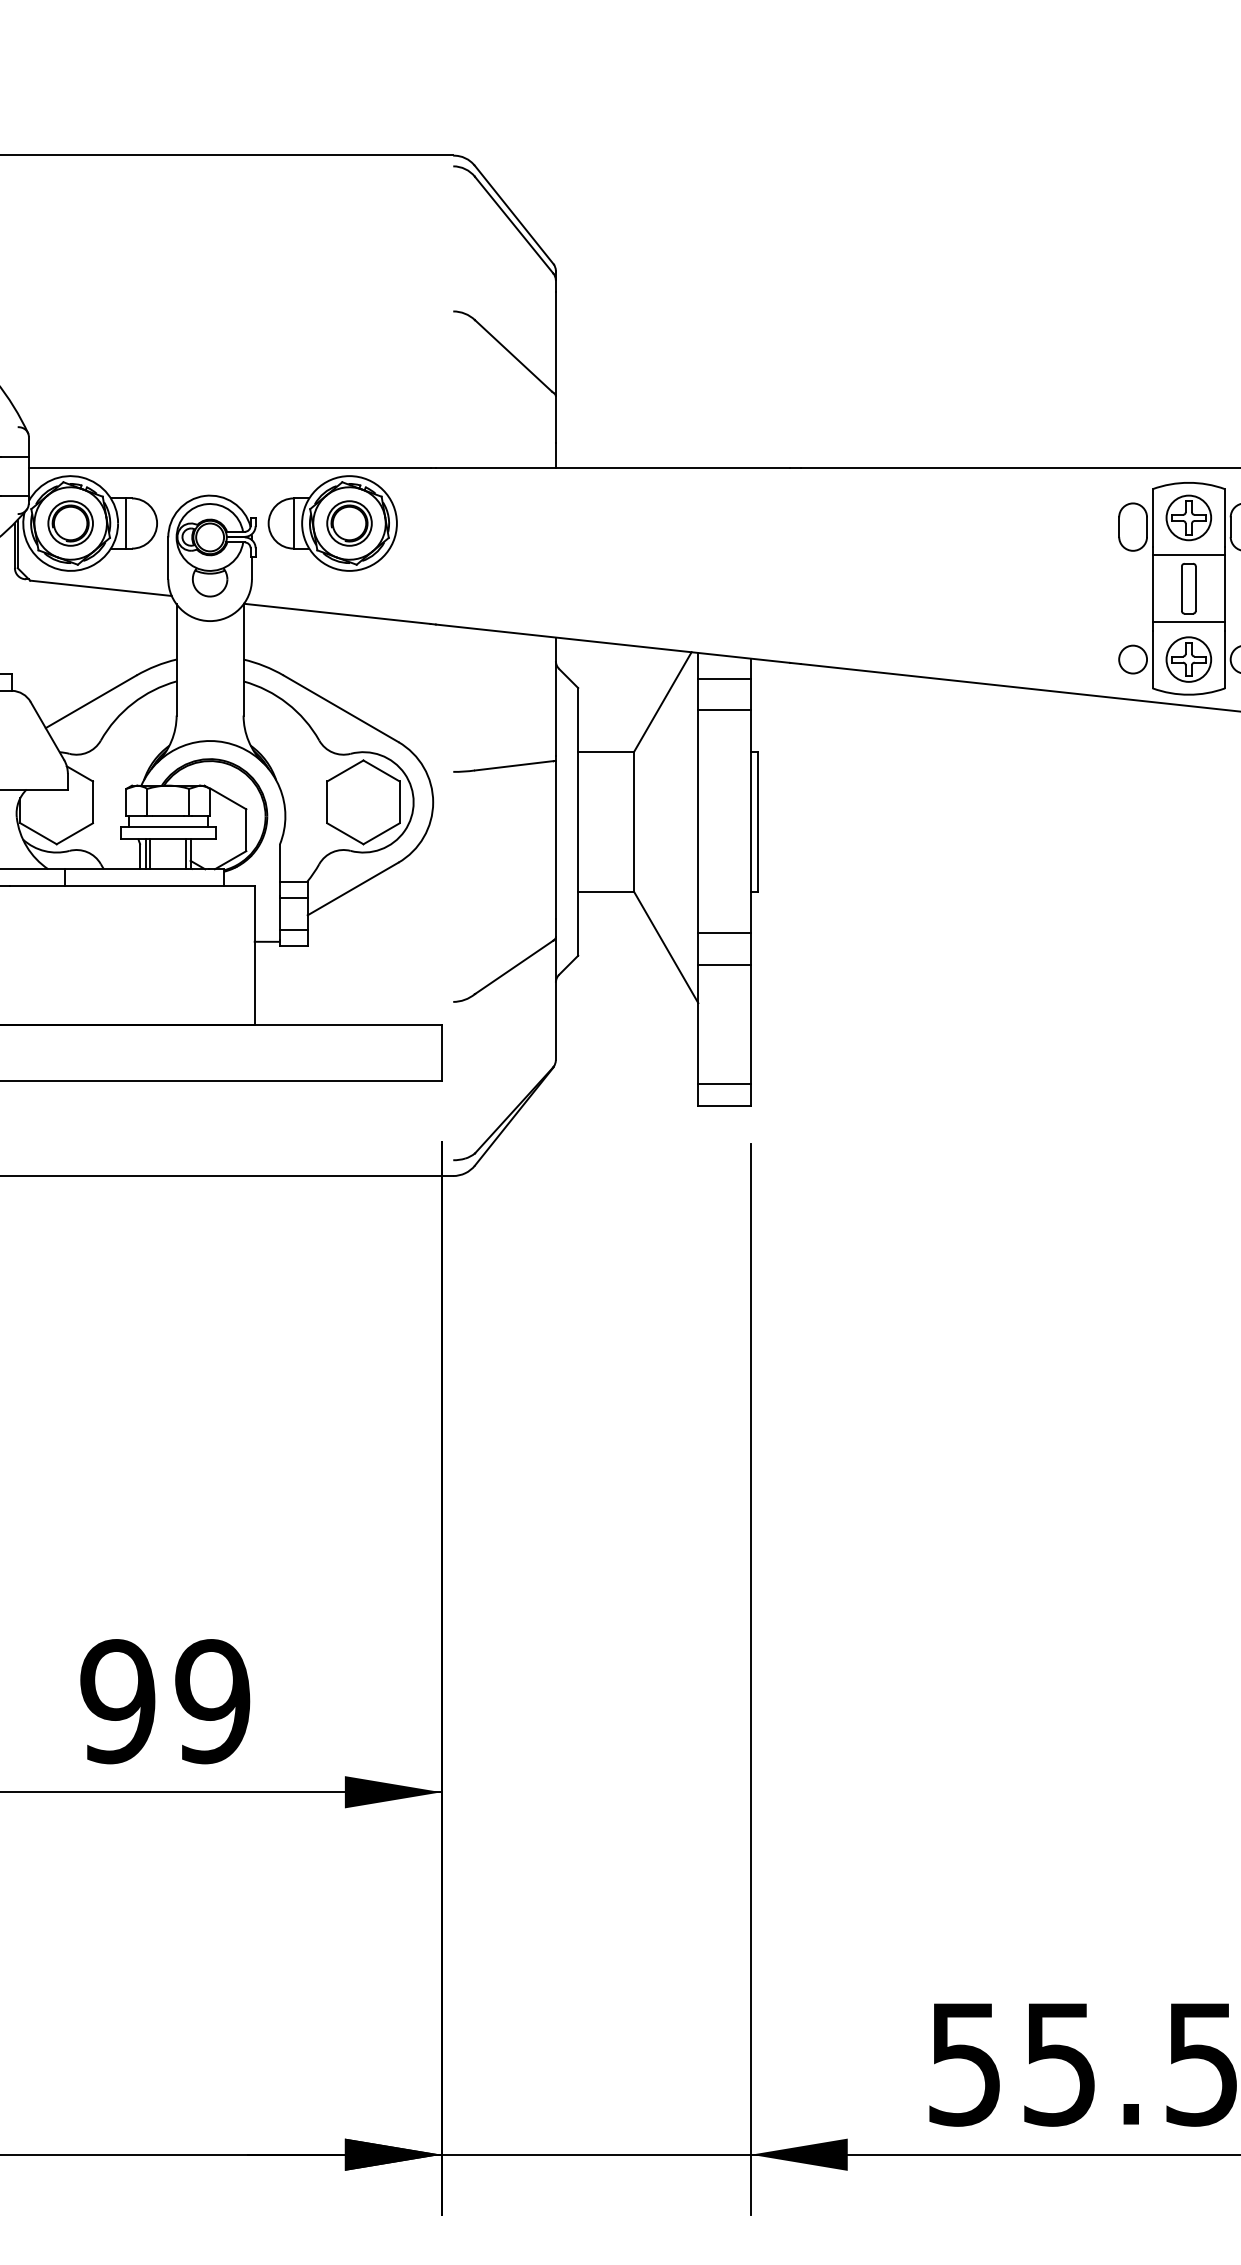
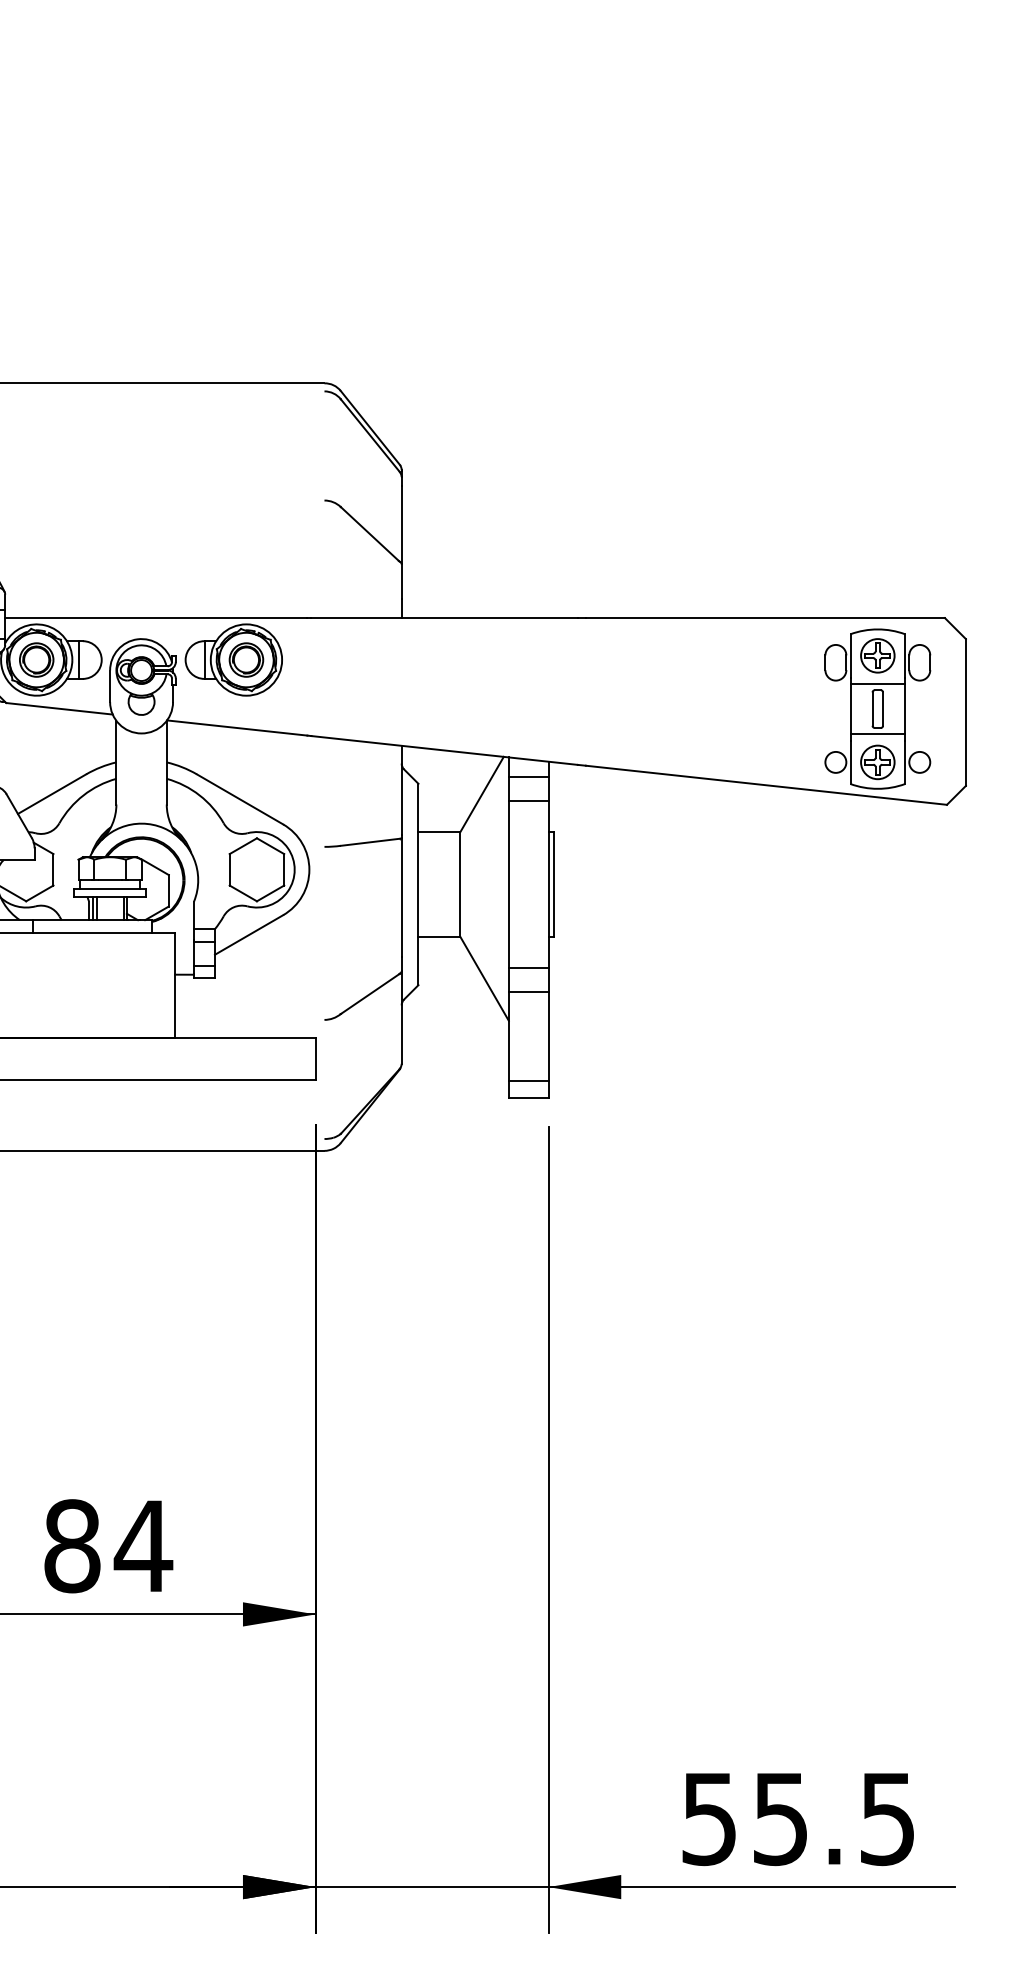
text: (166, 1701) -> (108, 1546), 99 -> 84

